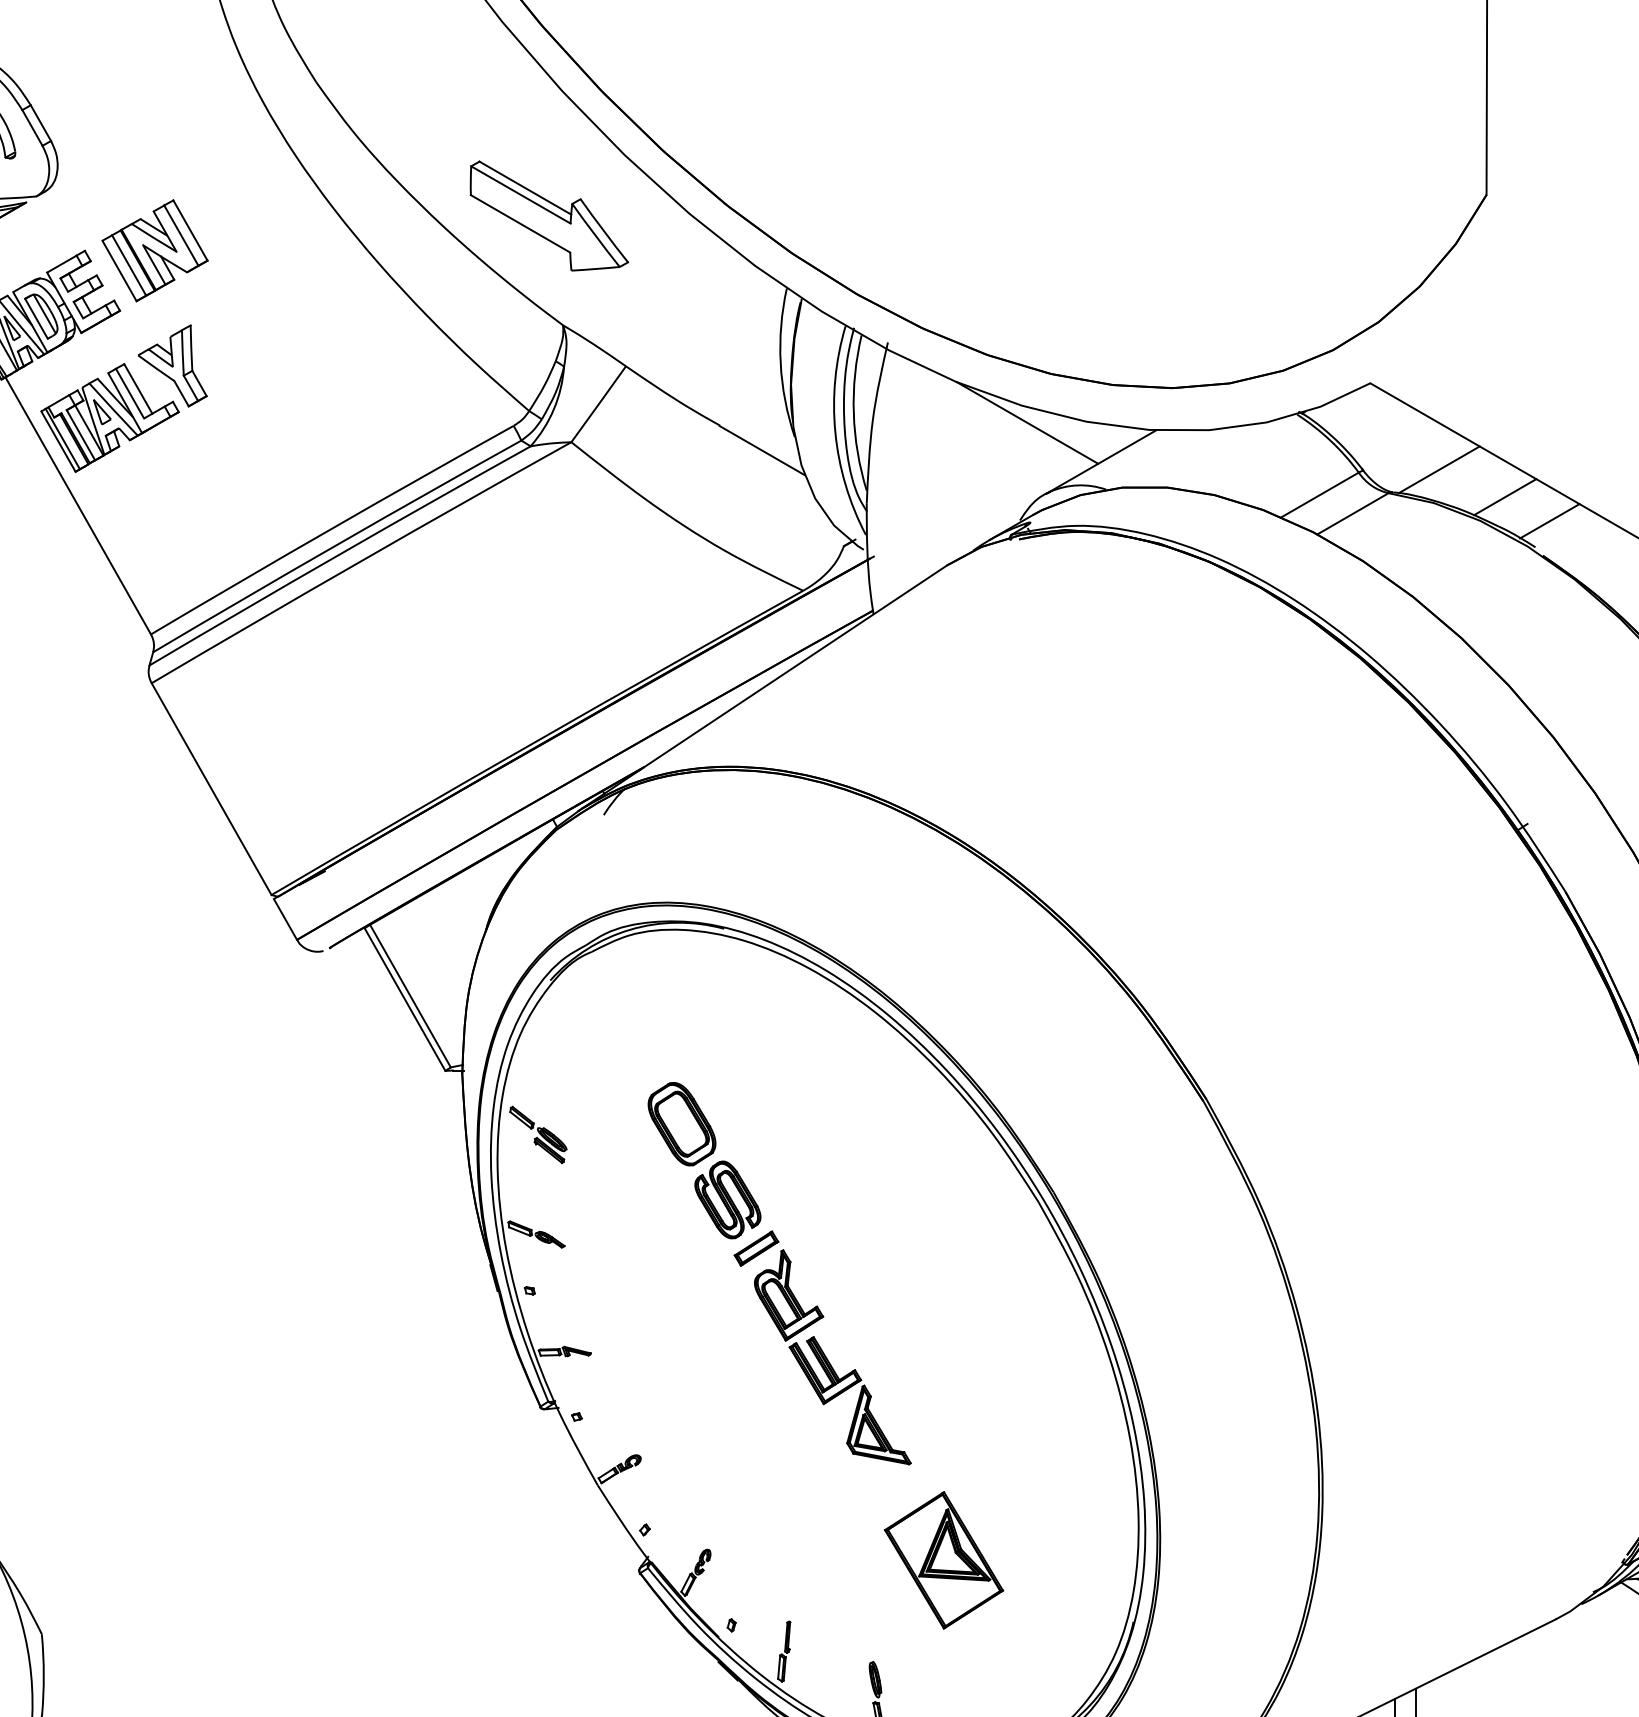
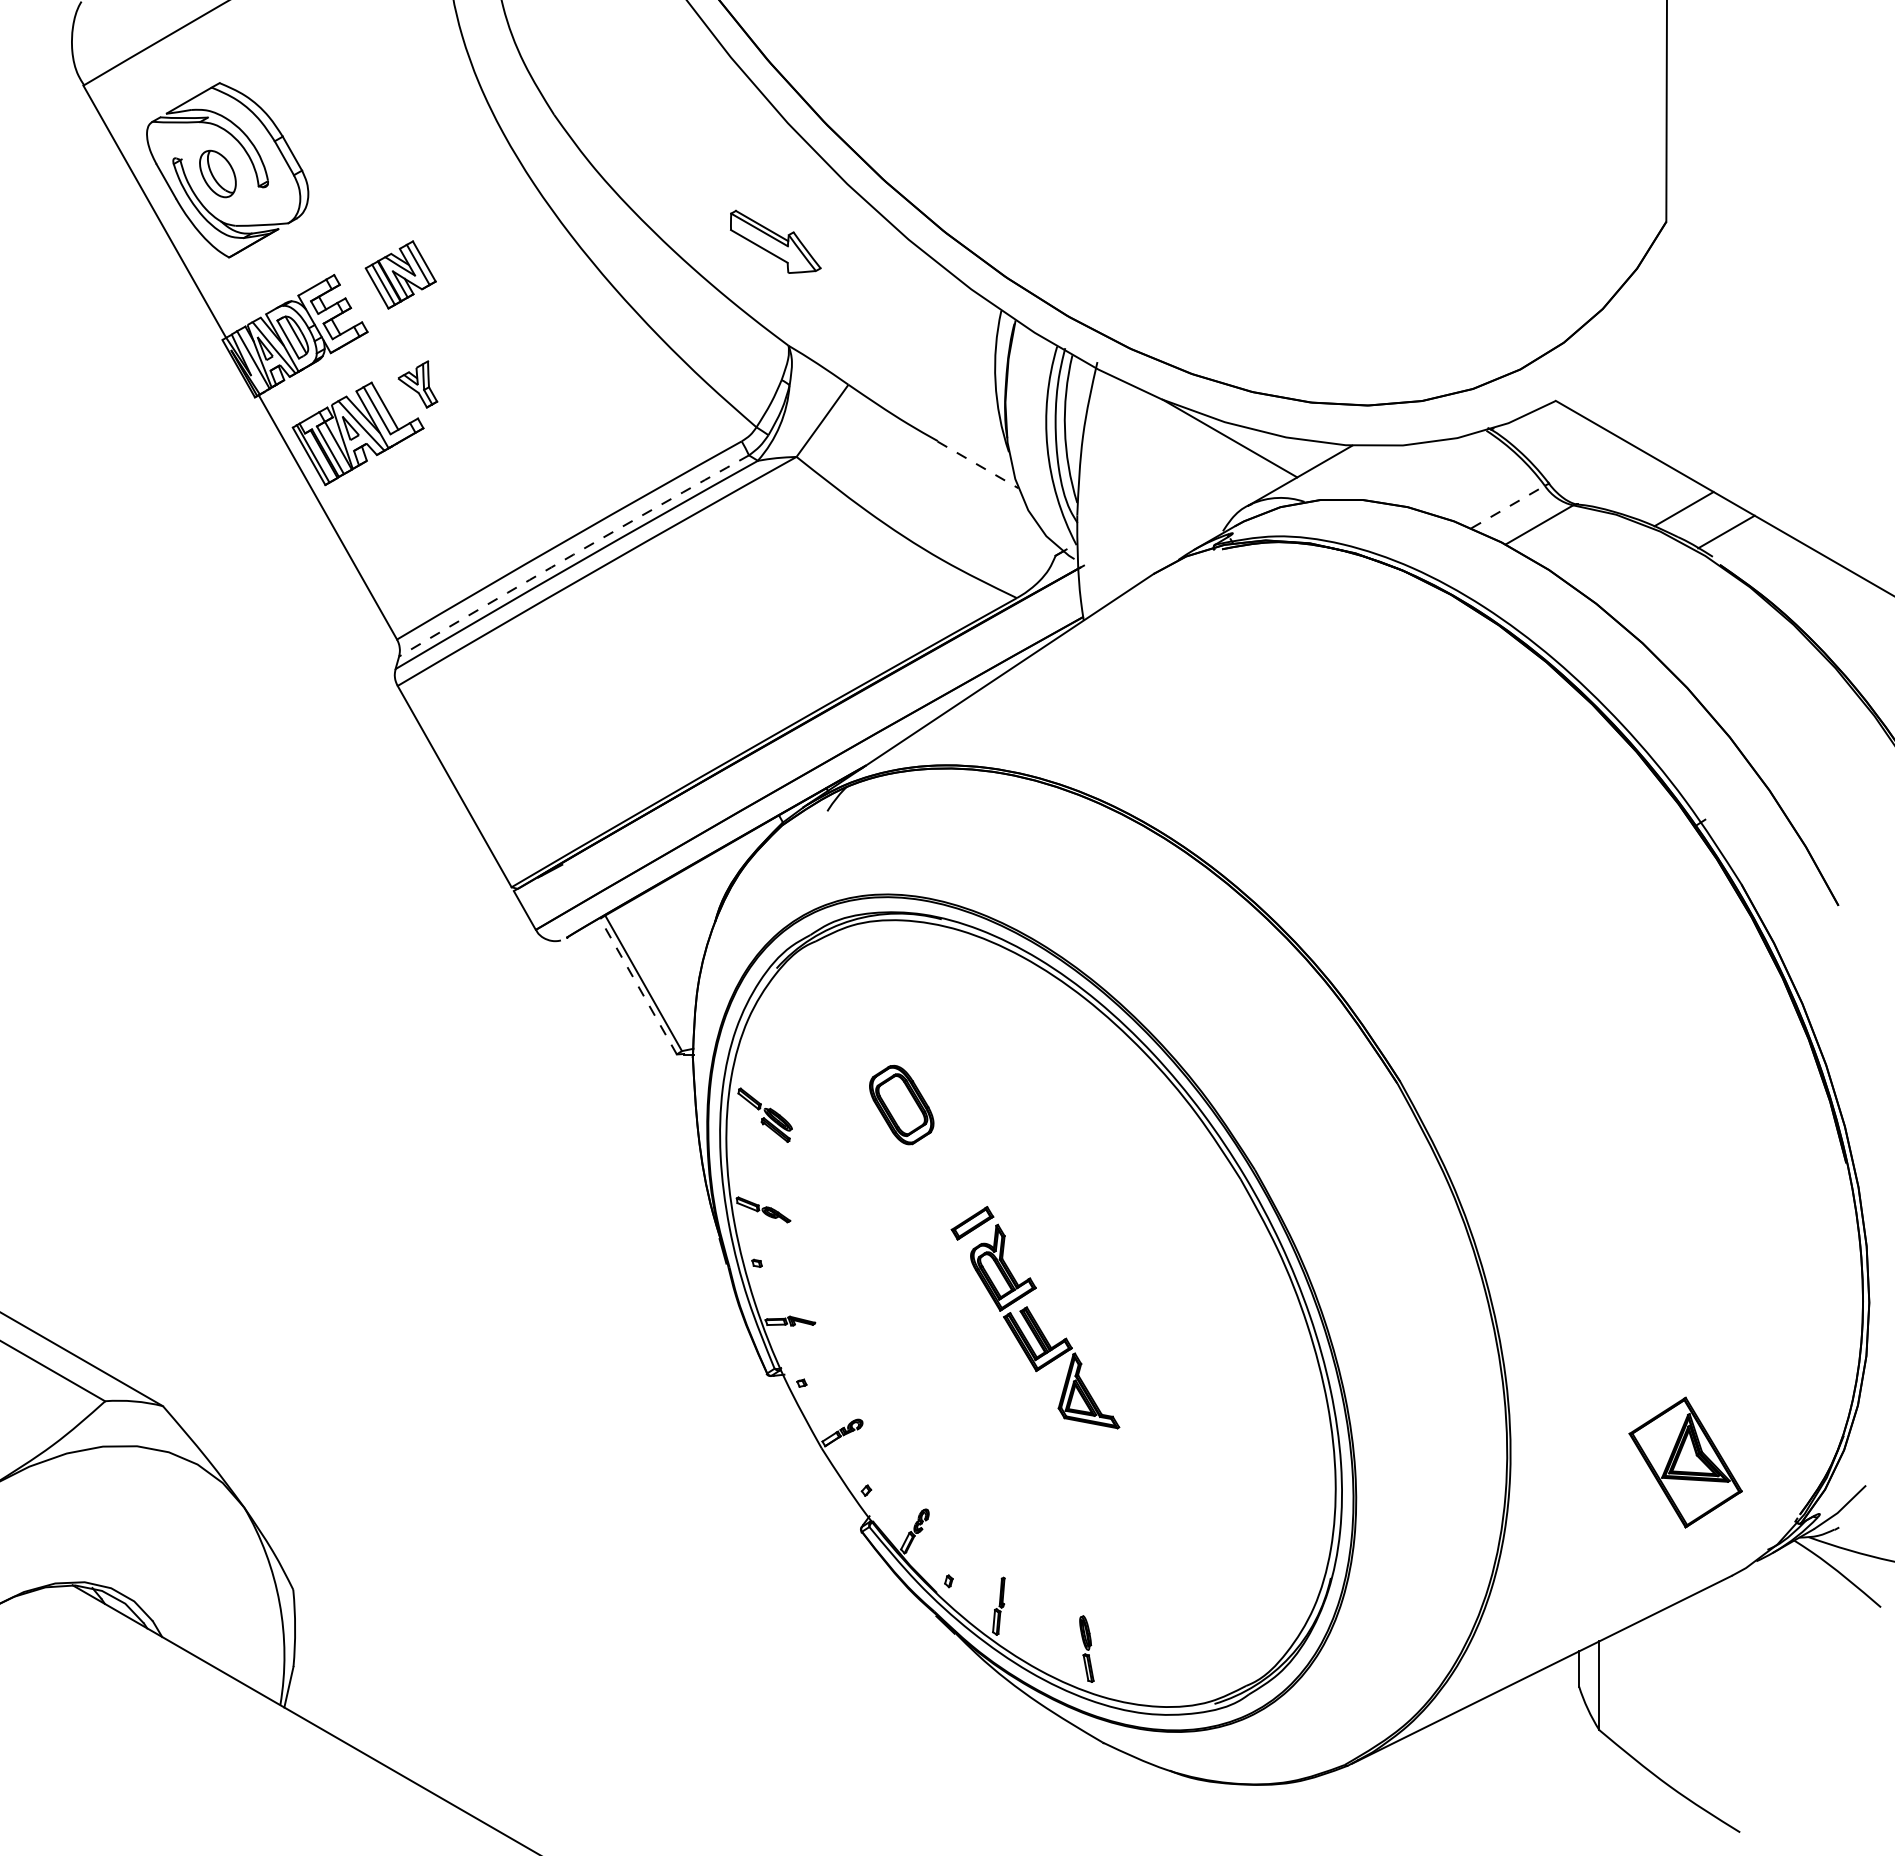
part: (549, 215) -> (775, 241), size x0.6
part: (154, 250) -> (400, 274), size x0.7
part: (172, 366) -> (417, 384), size x0.6
line: (761, 450) -> (977, 464), solid -> dashed
line: (1438, 469) -> (1620, 482), removed
line: (1320, 495) -> (1508, 507), solid -> dashed
arc: (336, 544) -> (573, 554), solid -> dashed
line: (405, 999) -> (638, 986), solid -> dashed
part: (728, 1199) -> (945, 1176), removed
part: (943, 1560) -> (1685, 1462), moved

